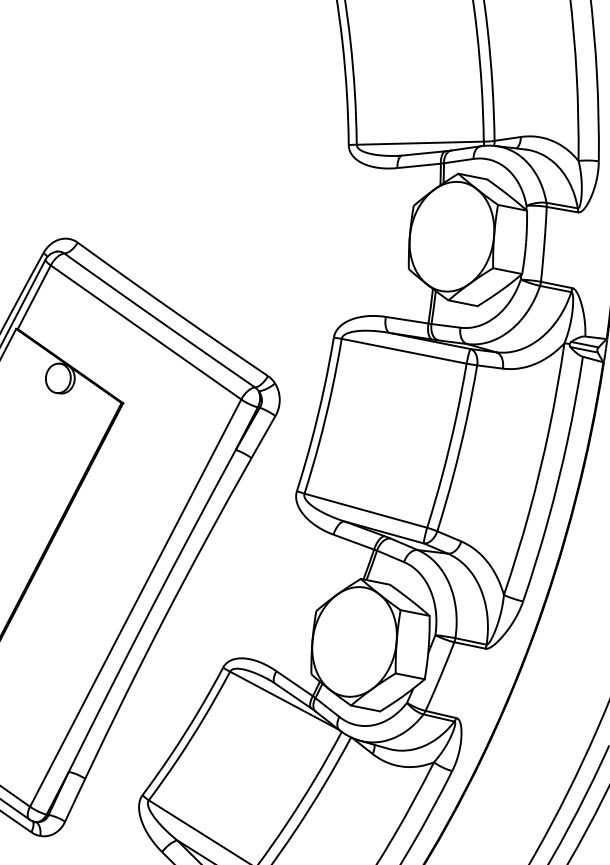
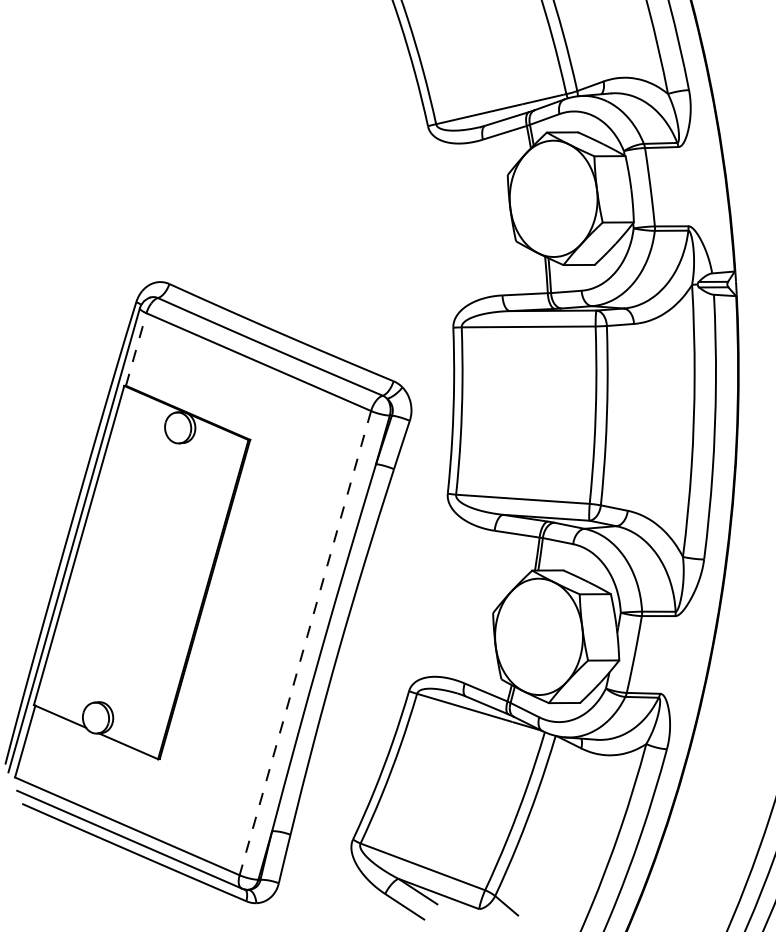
line: (34, 297) -> (136, 349), solid -> dashed
line: (135, 603) -> (305, 643), solid -> dashed

